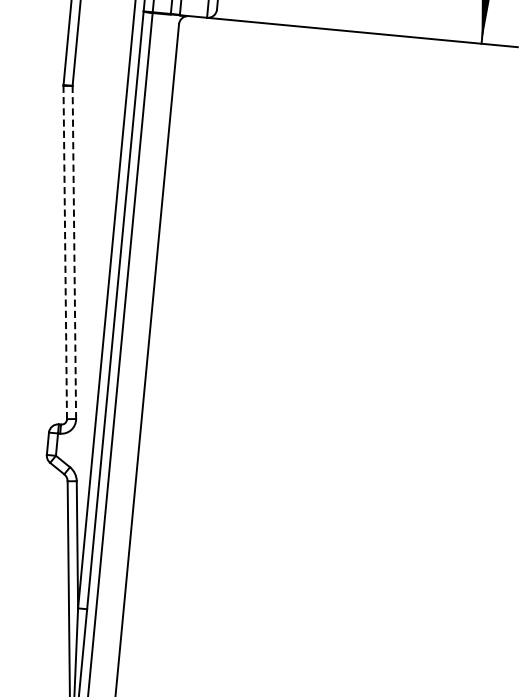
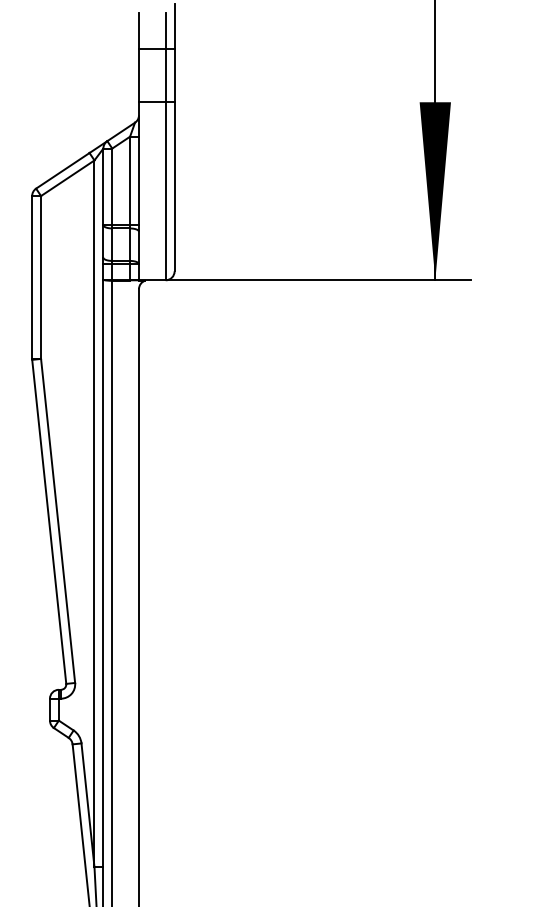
line: (65, 252) -> (49, 521), dashed -> solid
line: (74, 252) -> (58, 520), dashed -> solid

